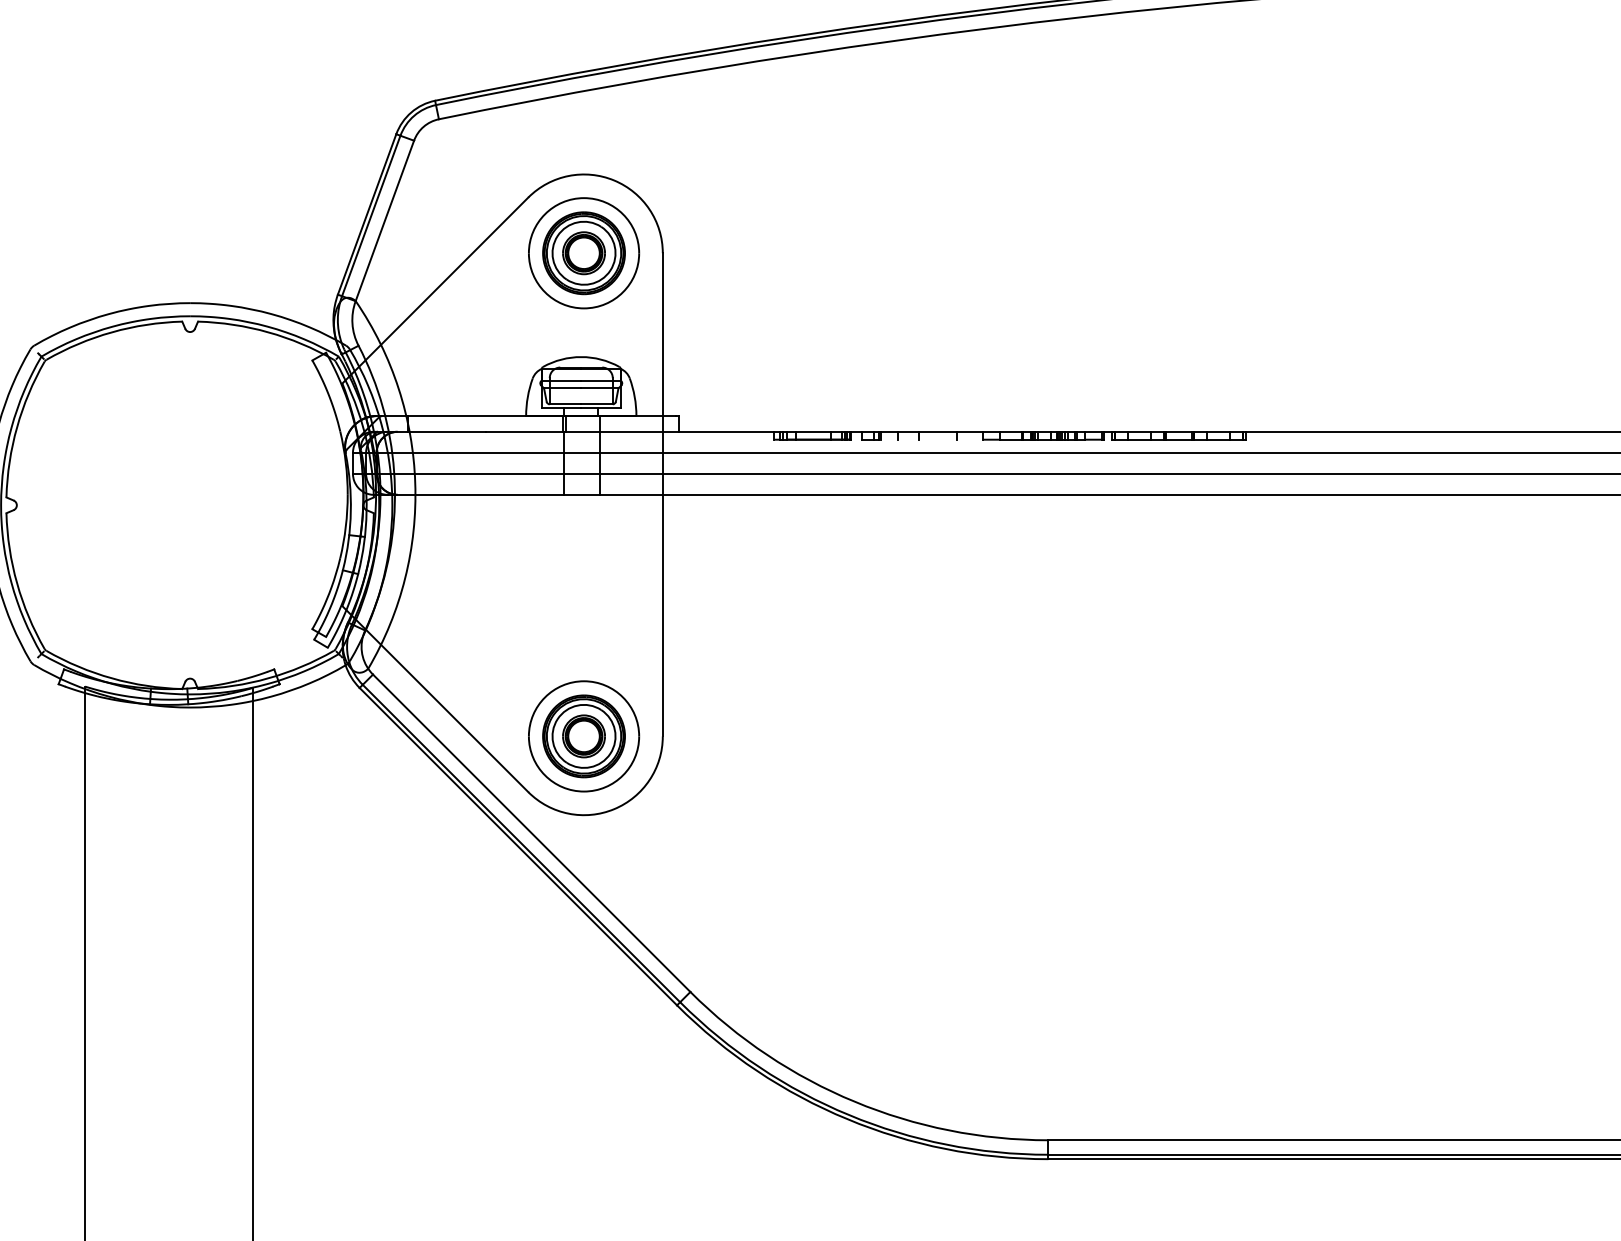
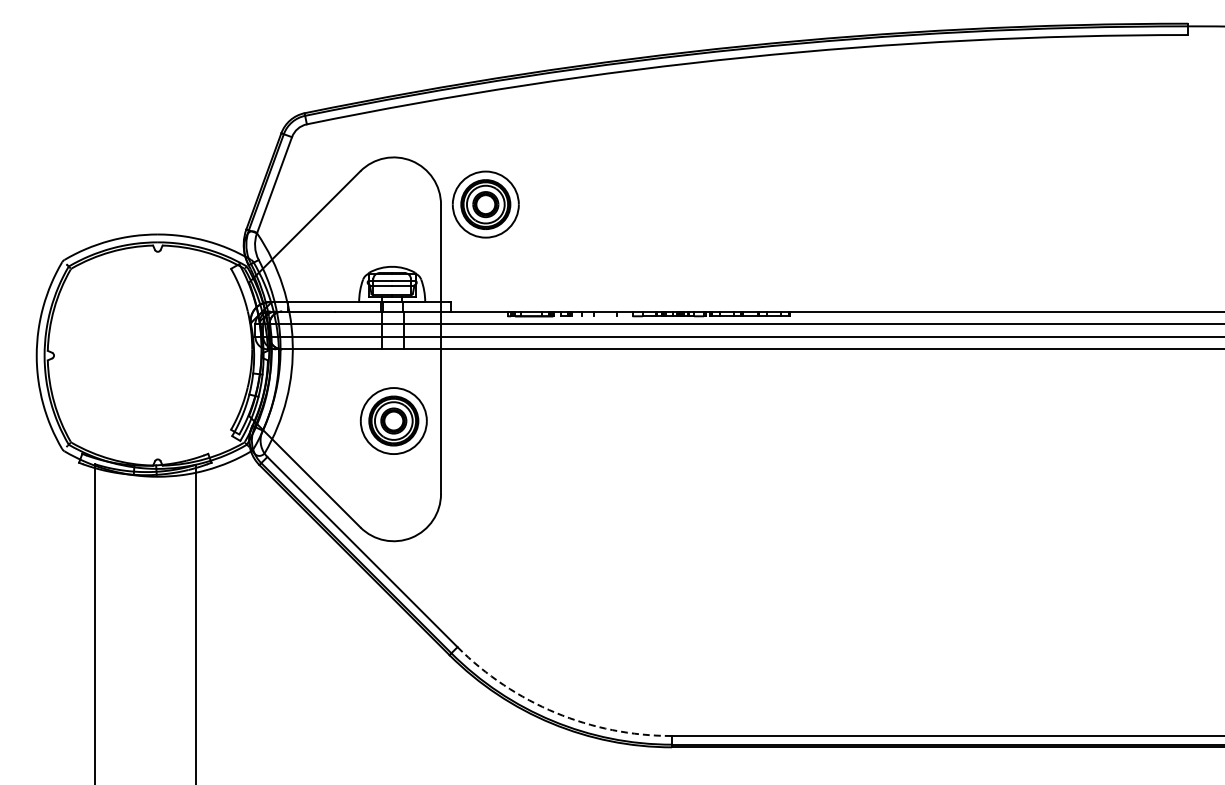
part: (583, 253) -> (485, 204), moved
part: (583, 735) -> (393, 420), moved
arc: (853, 1101) -> (555, 712), solid -> dashed

